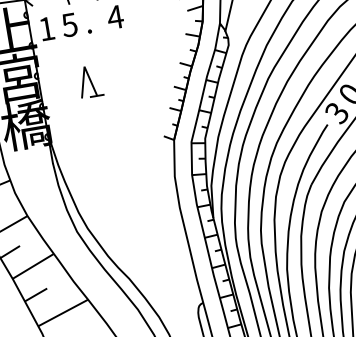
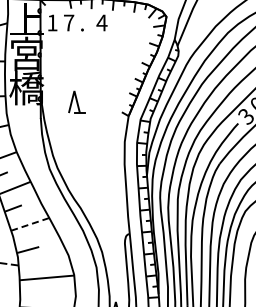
text: (68, 24) -> (68, 22), 5 -> 7
part: (89, 80) -> (76, 101), moved
line: (63, 313) -> (30, 224), solid -> dashed

